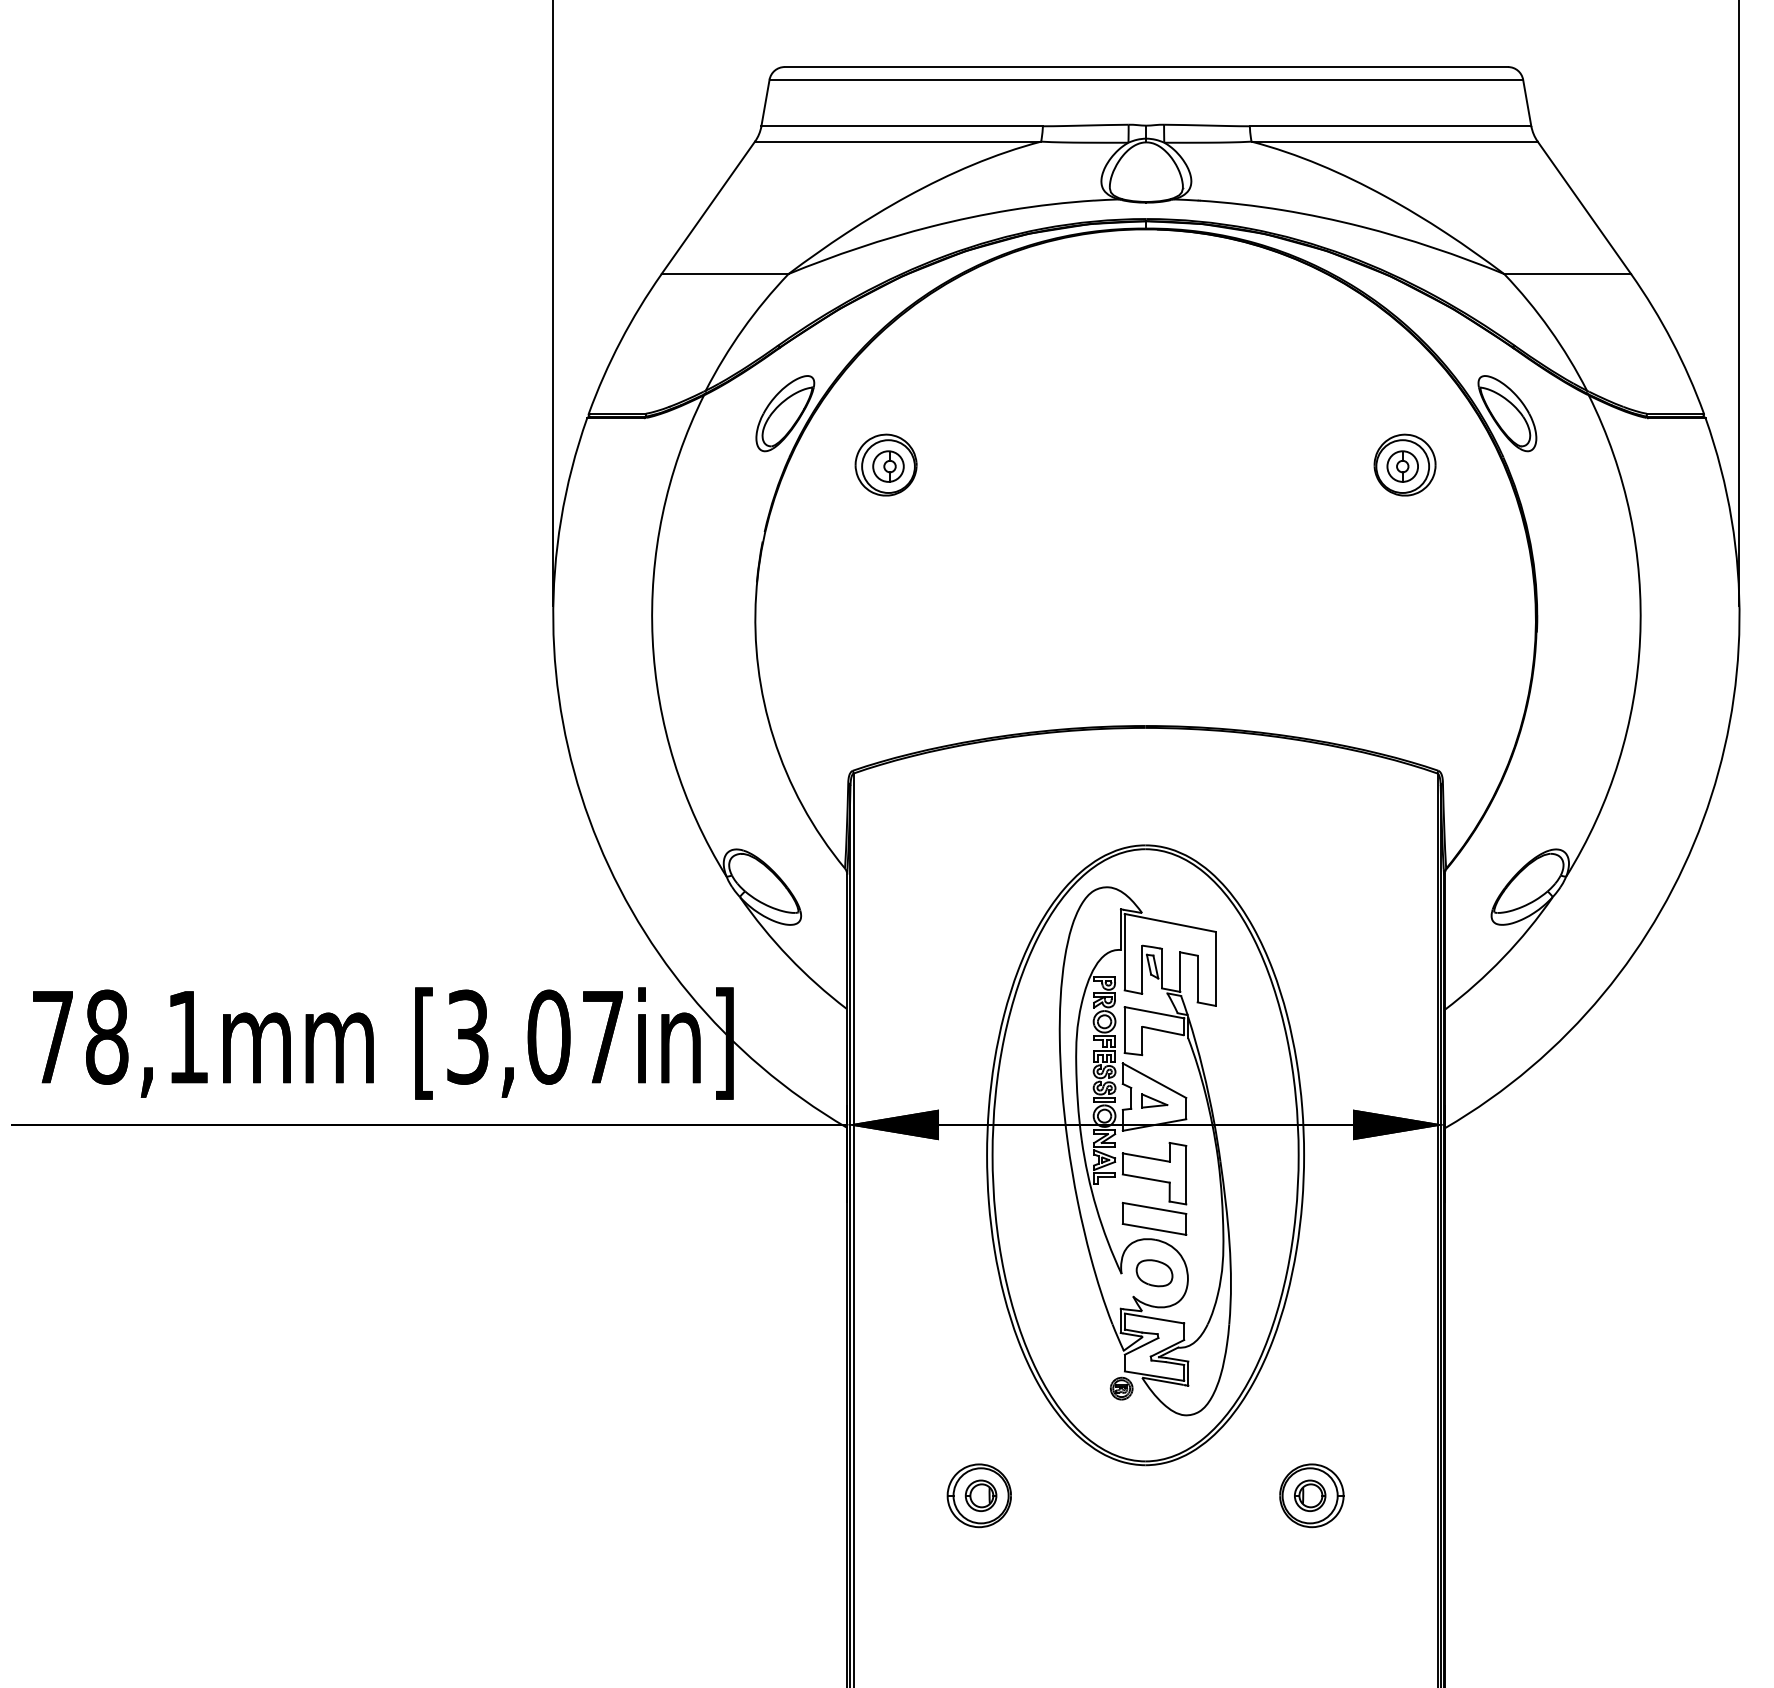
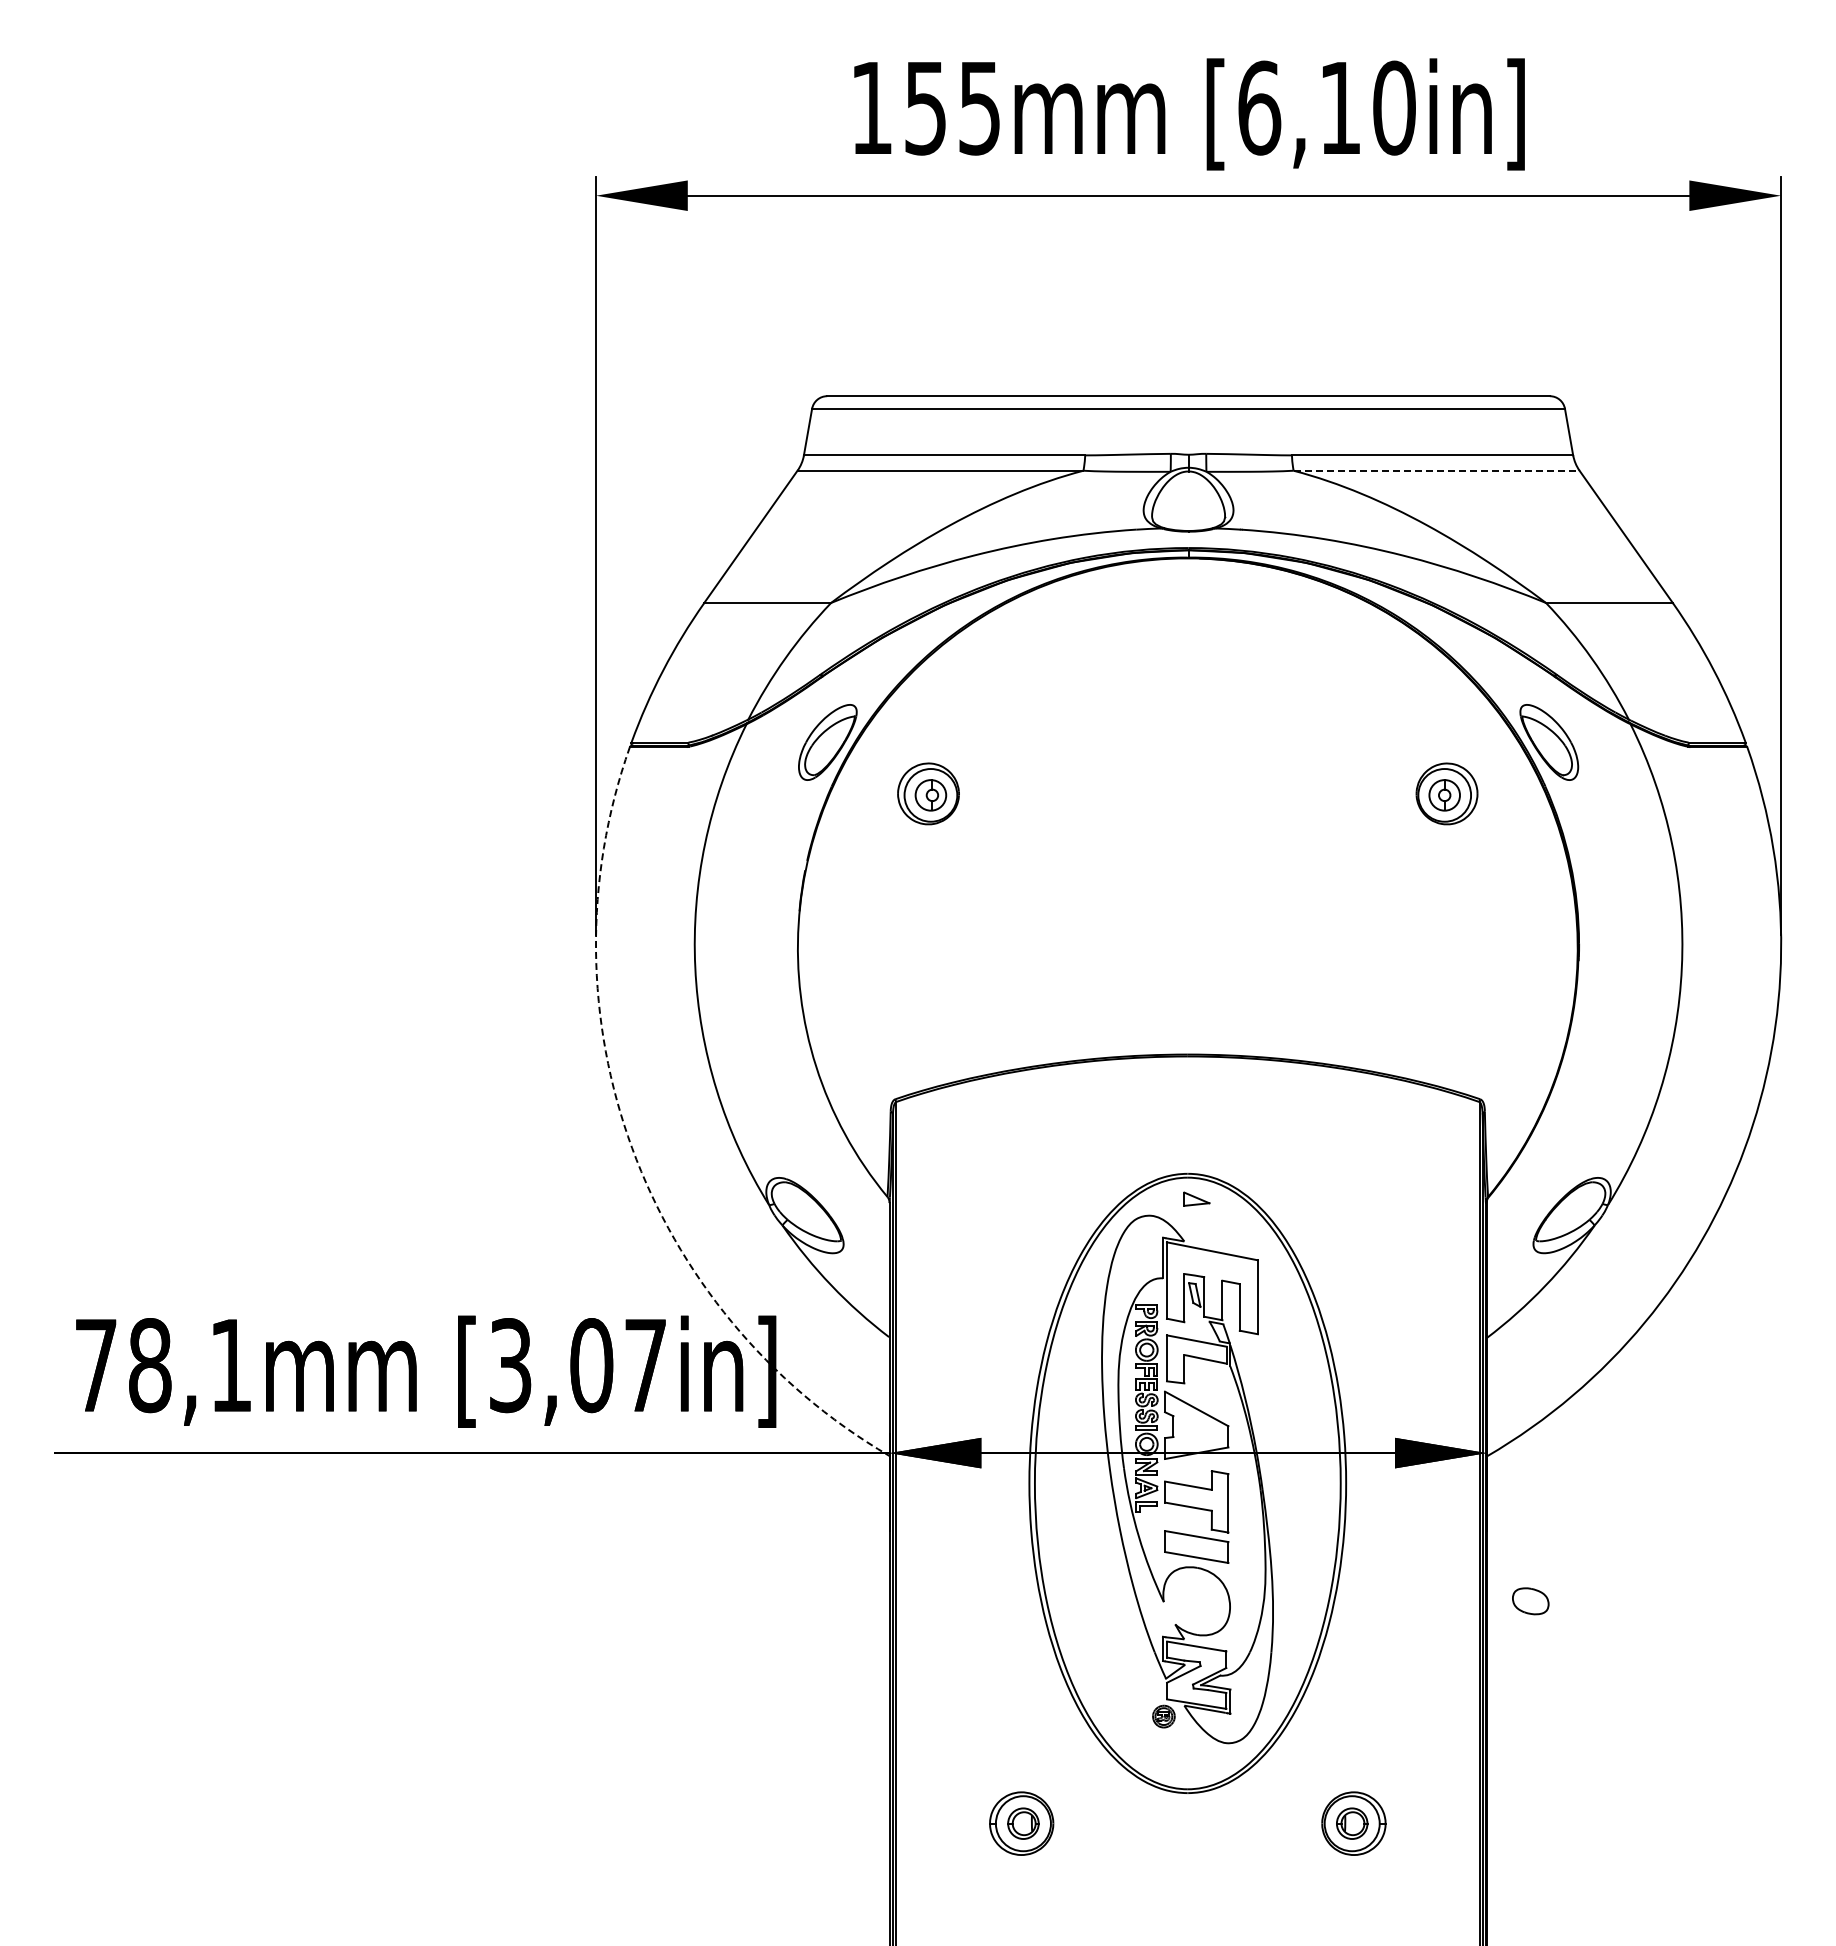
line: (1394, 141) -> (1436, 470), solid -> dashed
arc: (589, 820) -> (632, 1148), solid -> dashed
part: (1154, 1100) -> (1196, 1198), moved
part: (1154, 1273) -> (1530, 1601), moved

